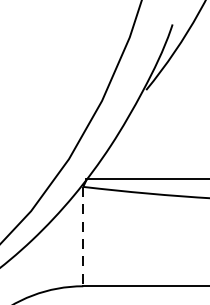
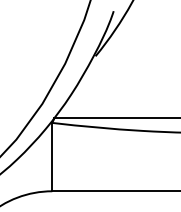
line: (83, 237) -> (52, 157), dashed -> solid

